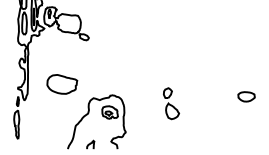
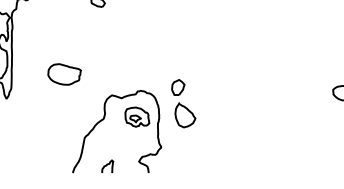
part: (62, 84) -> (64, 74), size x0.71
part: (171, 103) -> (183, 103), moved

